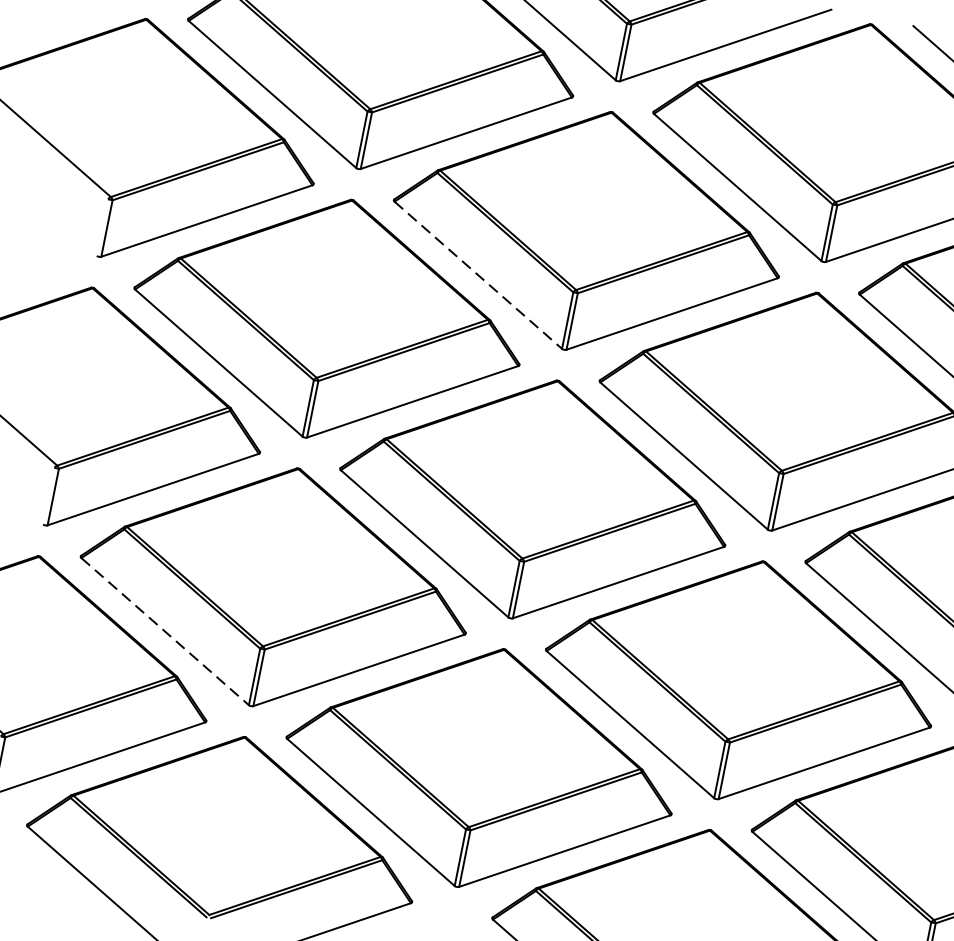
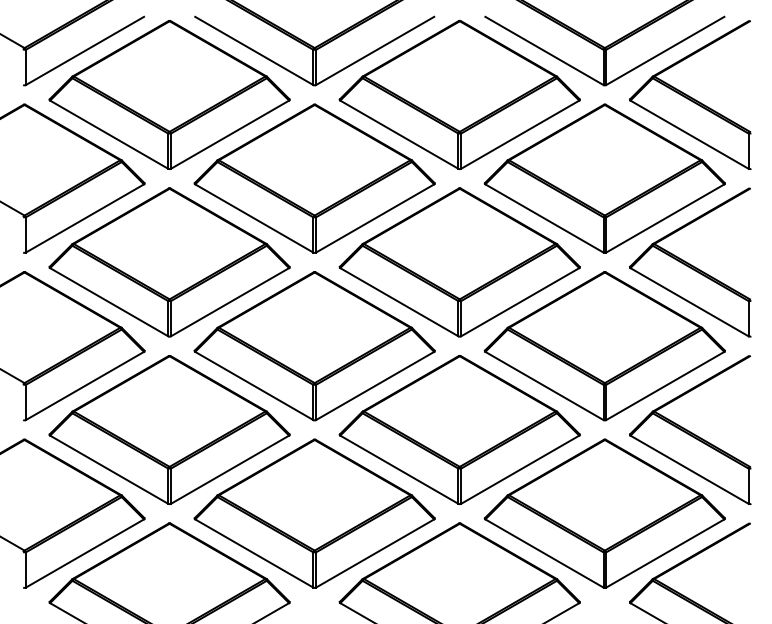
line: (478, 275) -> (254, 218), dashed -> solid
line: (165, 631) -> (109, 469), dashed -> solid

